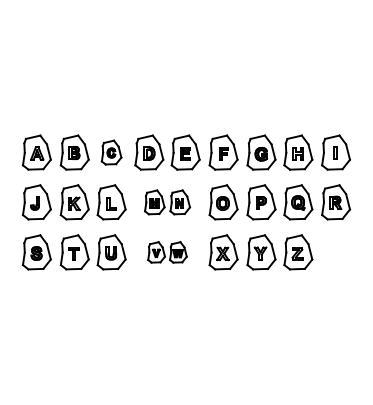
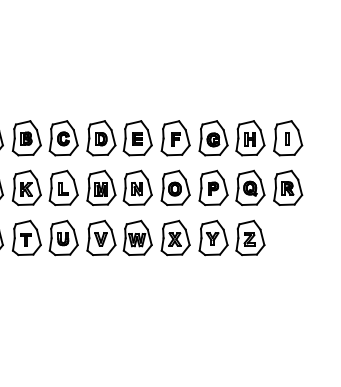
part: (111, 152) -> (63, 138), size x1.43
part: (167, 202) -> (119, 188), size x1.43
part: (167, 252) -> (119, 238), size x1.67

